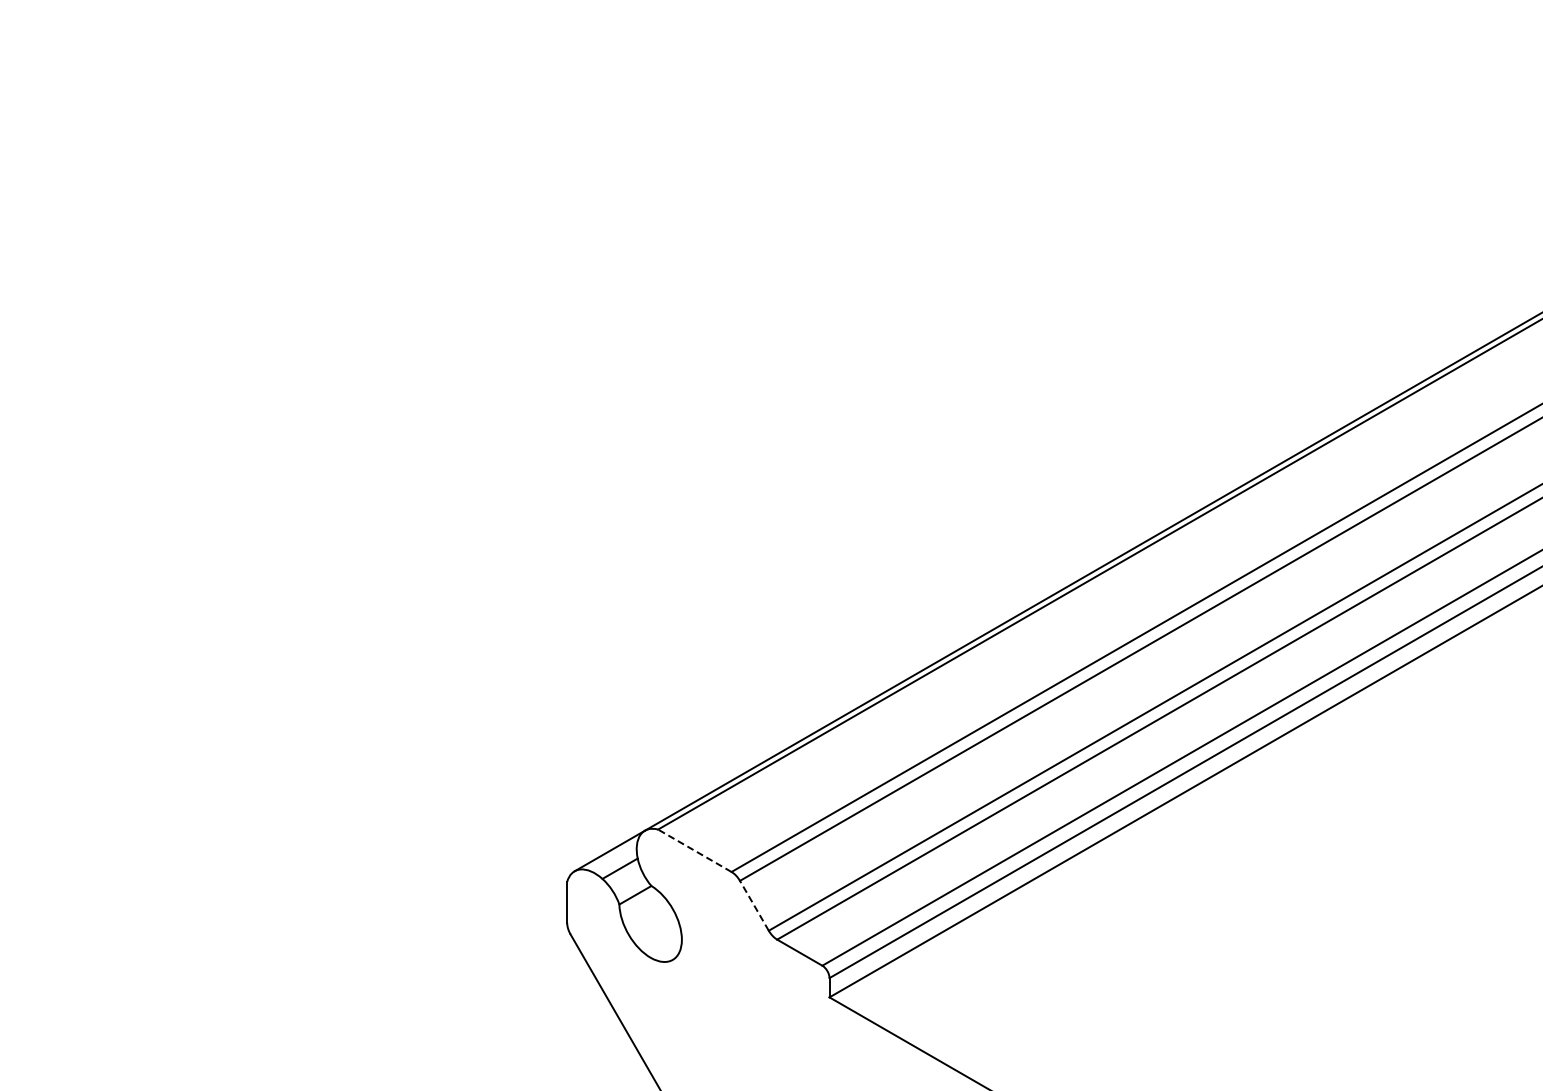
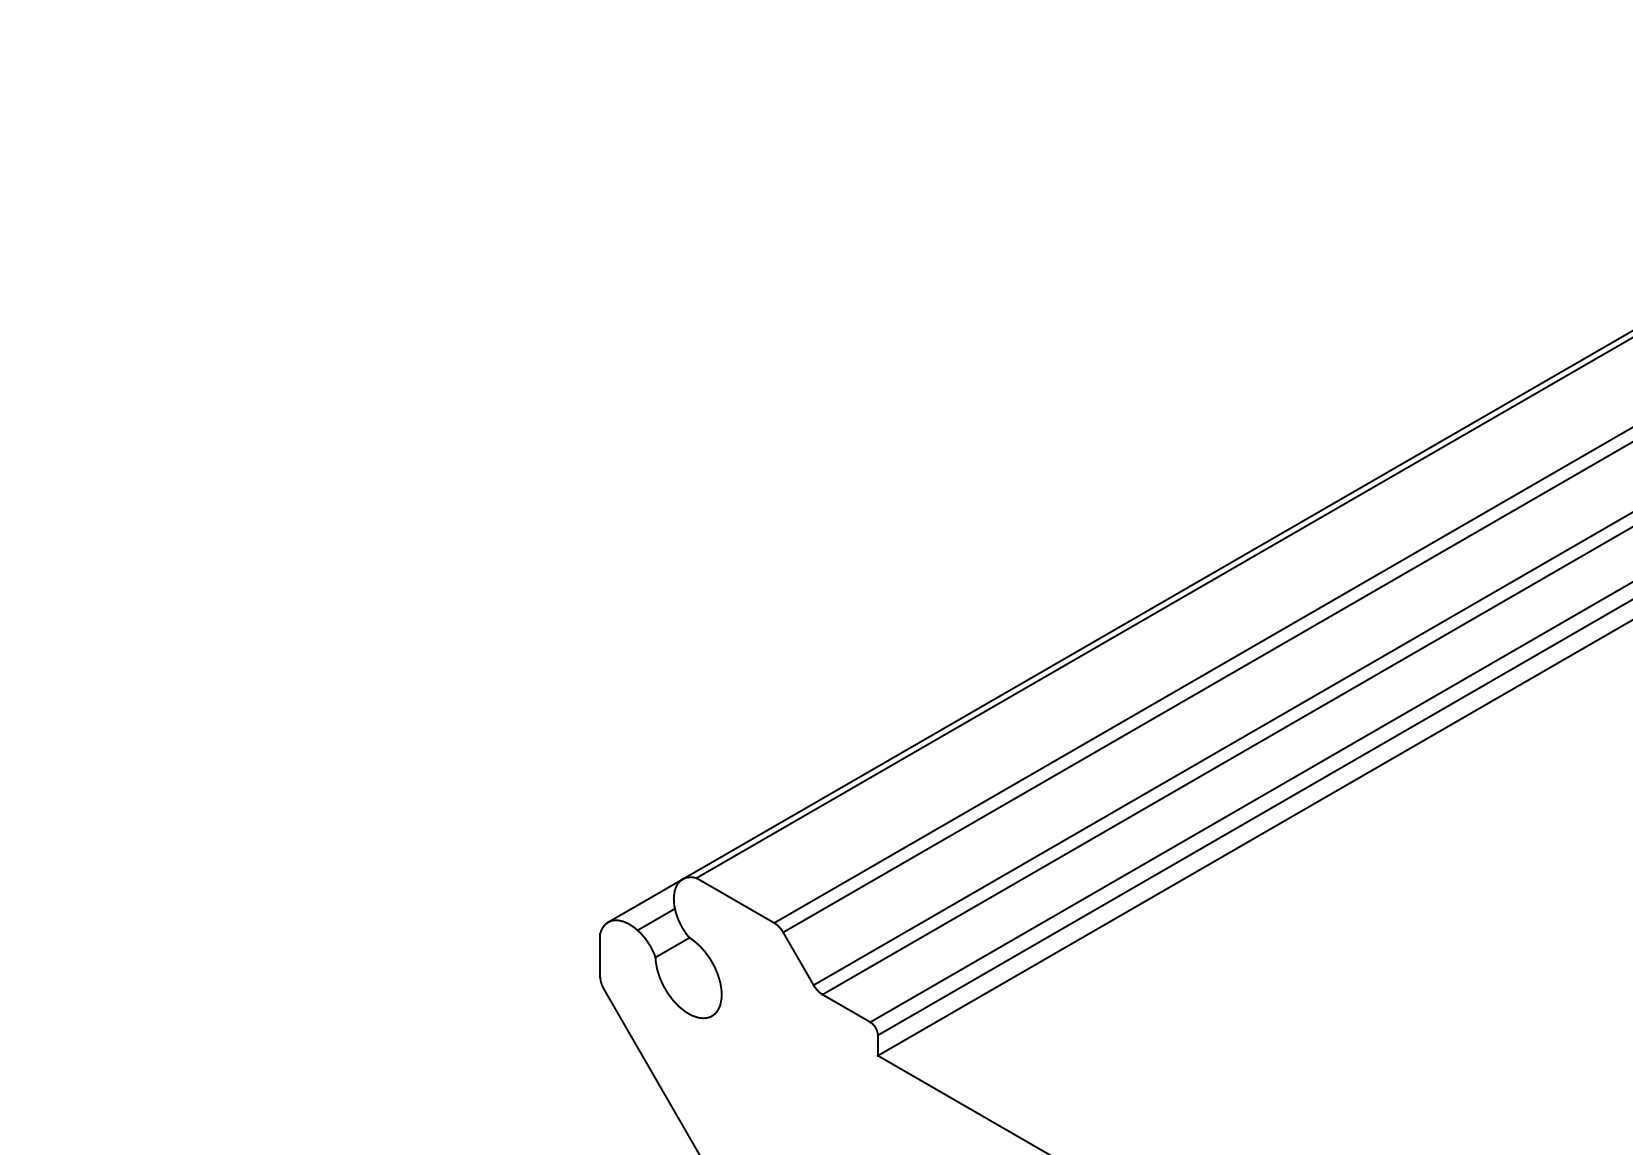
line: (694, 850) -> (735, 900), dashed -> solid
line: (754, 905) -> (798, 958), dashed -> solid

